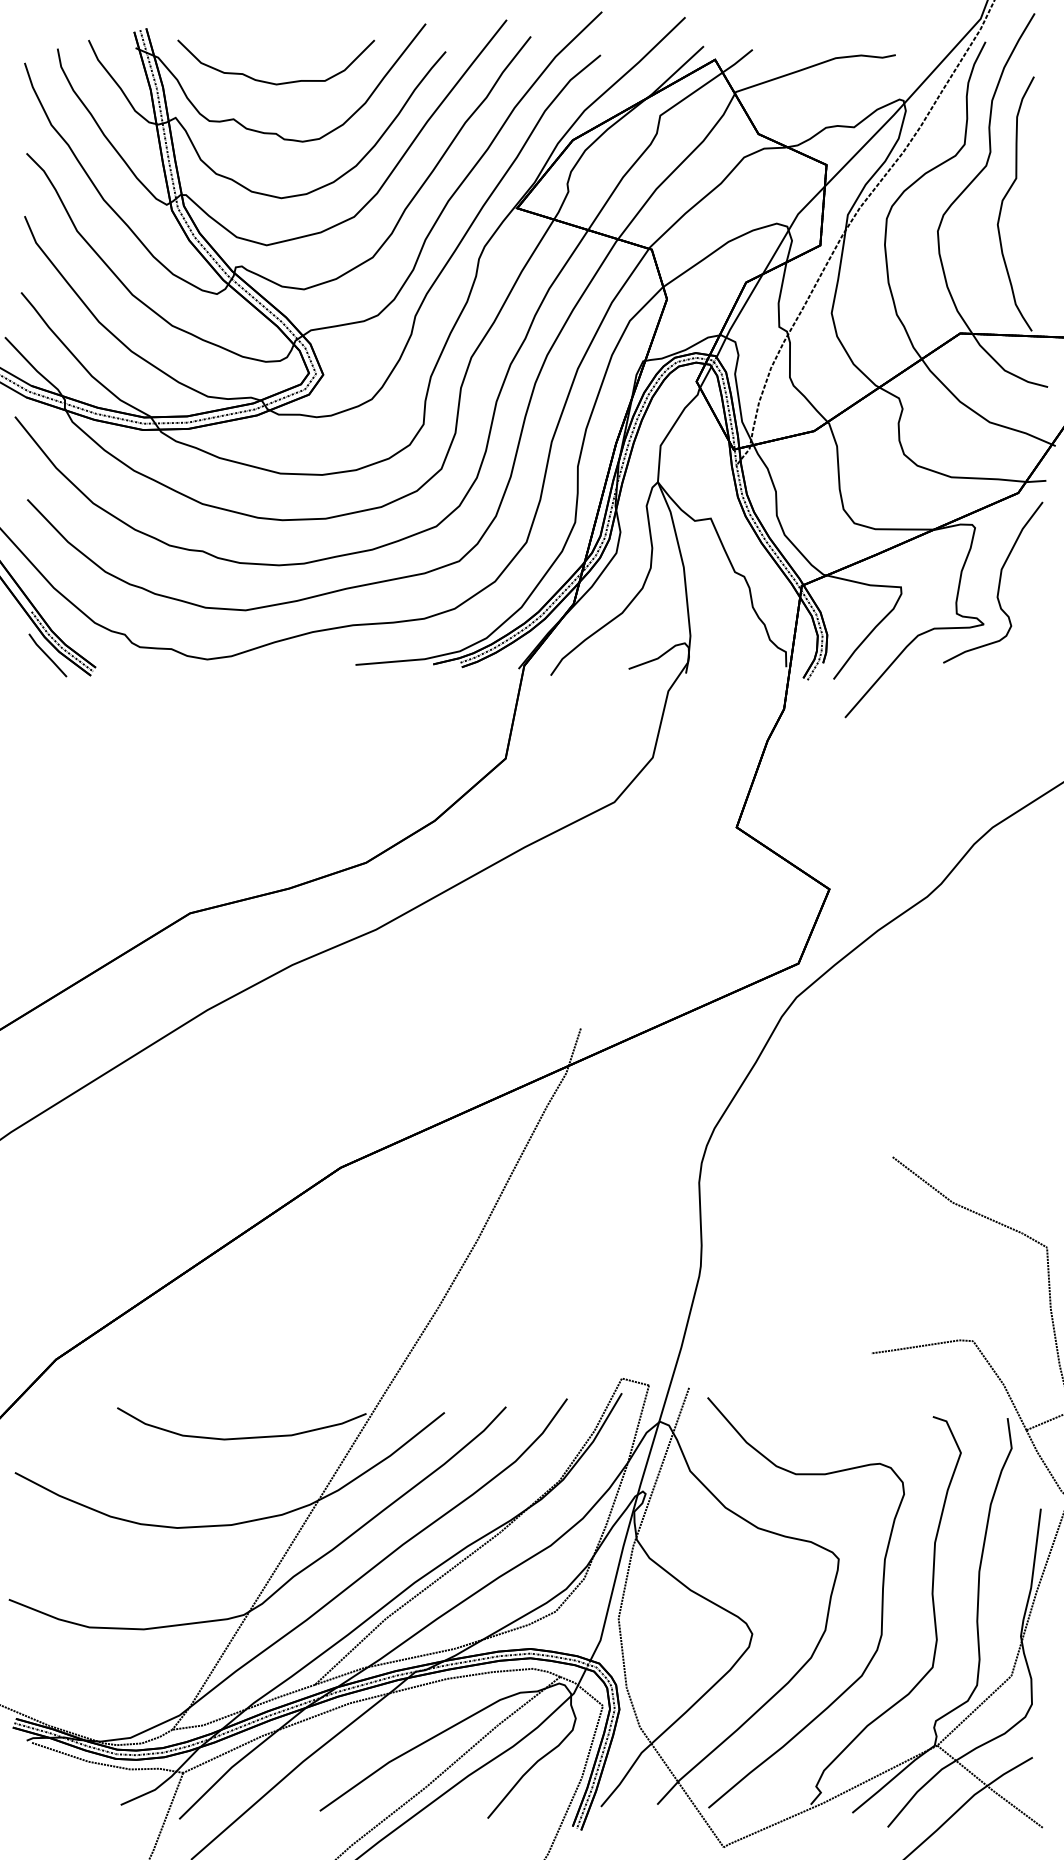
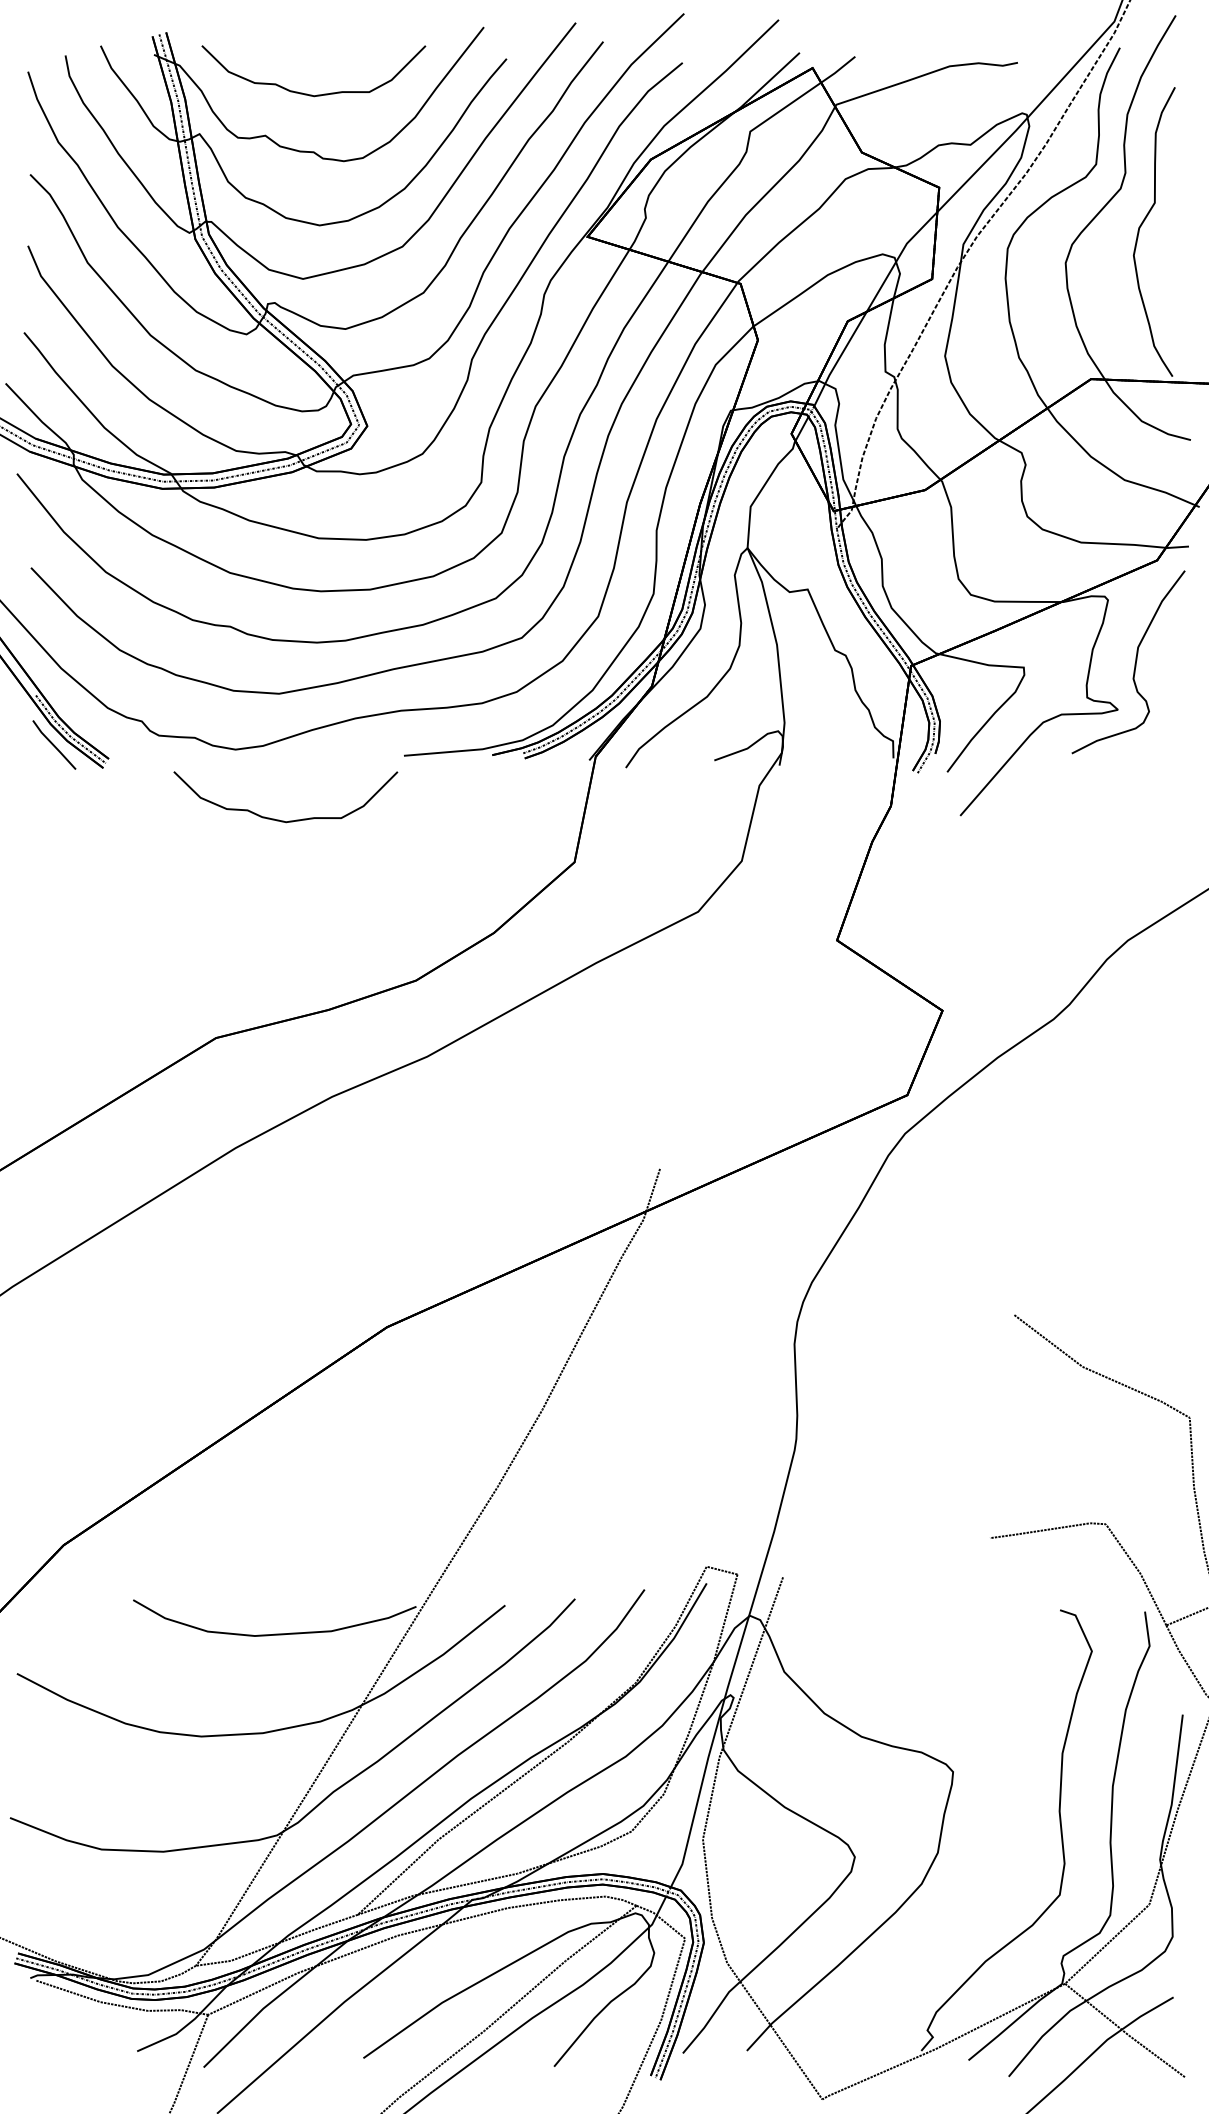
curve: (245, 721) -> (279, 819), added
curve: (881, 1606) -> (1001, 1825), removed

